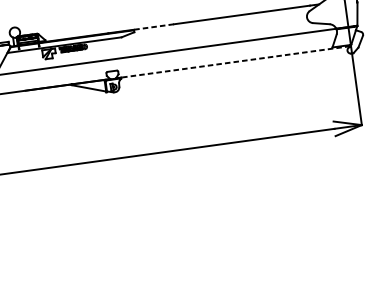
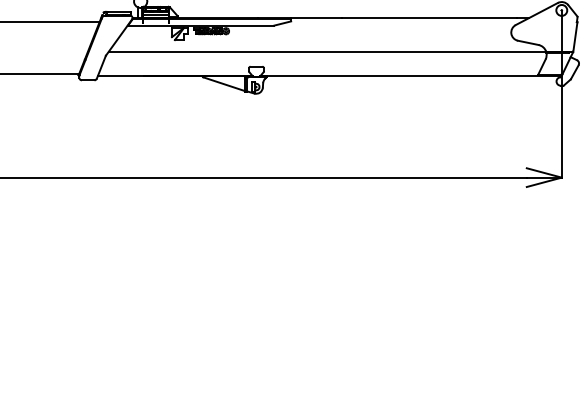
line: (153, 27) -> (316, 18), dashed -> solid
line: (233, 62) -> (410, 76), dashed -> solid

